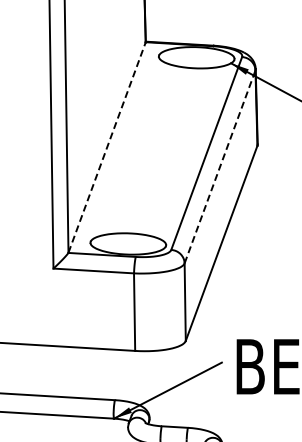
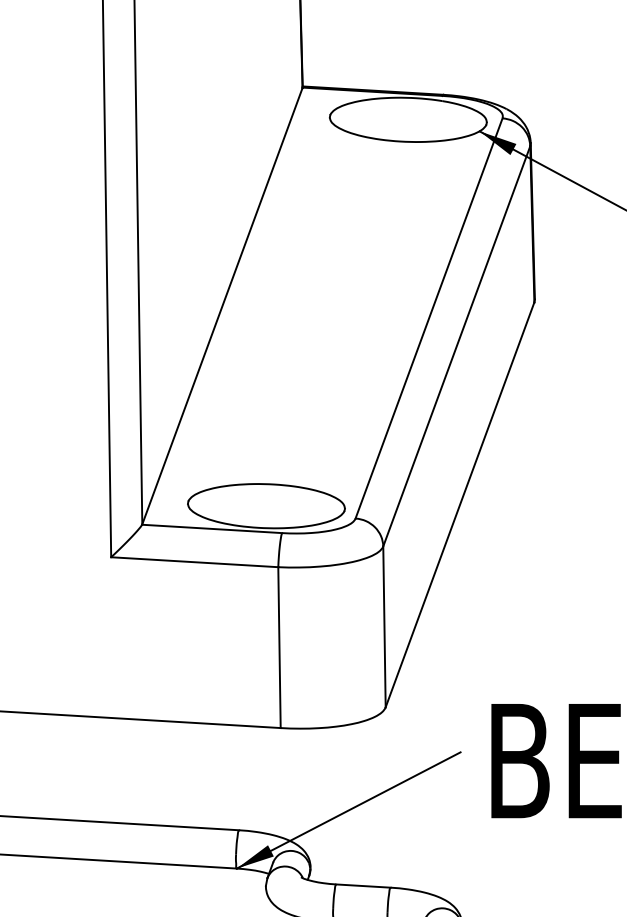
line: (107, 147) -> (223, 306), dashed -> solid
line: (220, 166) -> (457, 345), dashed -> solid

